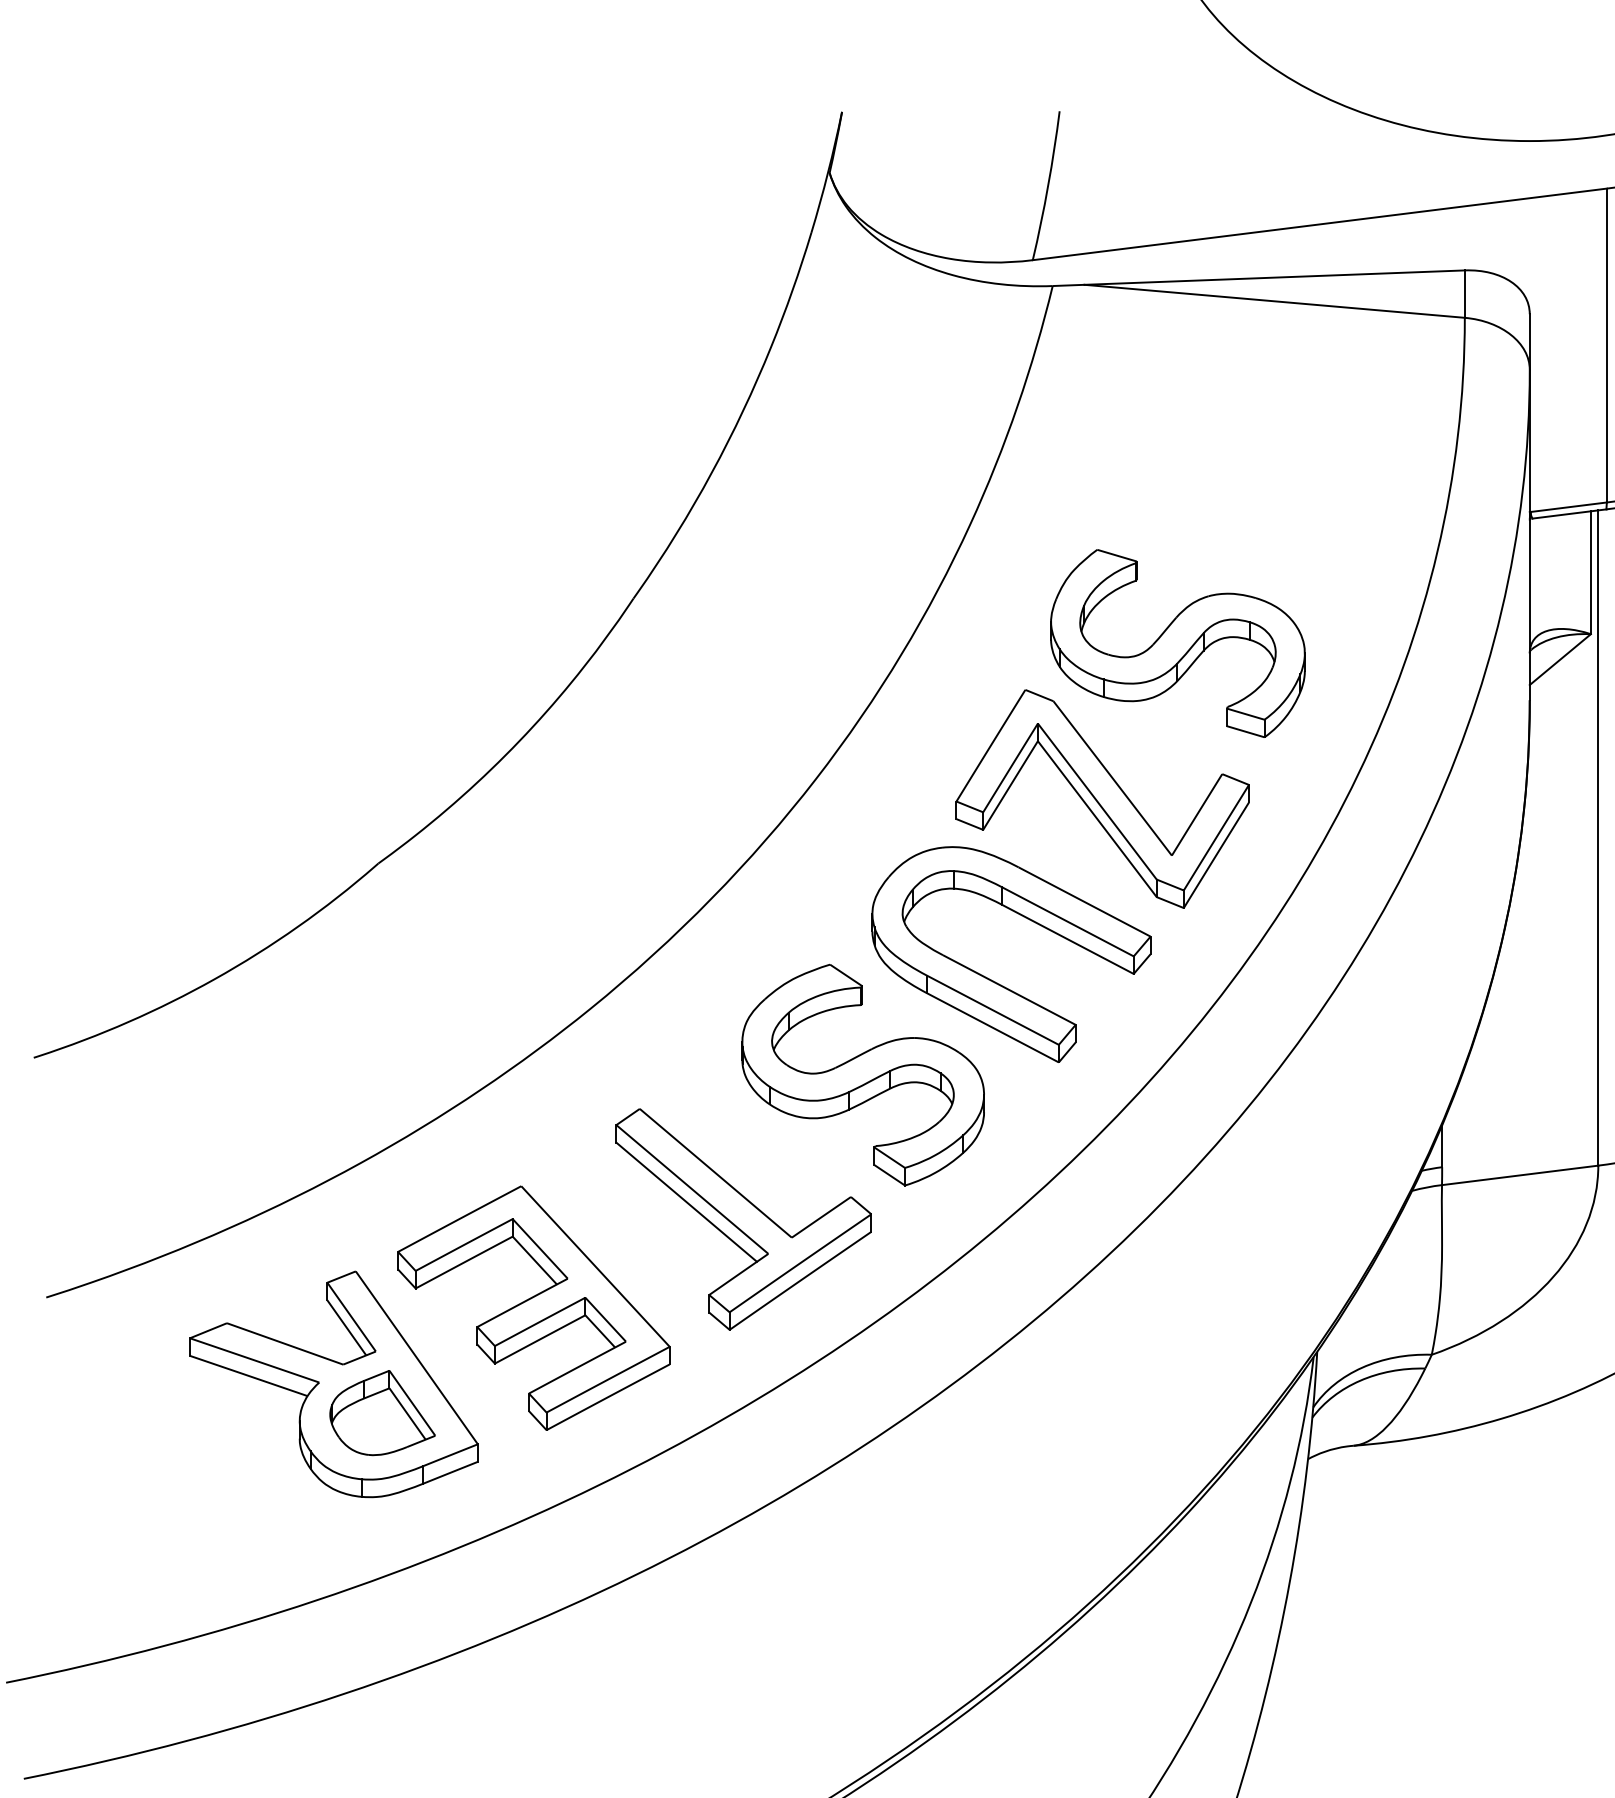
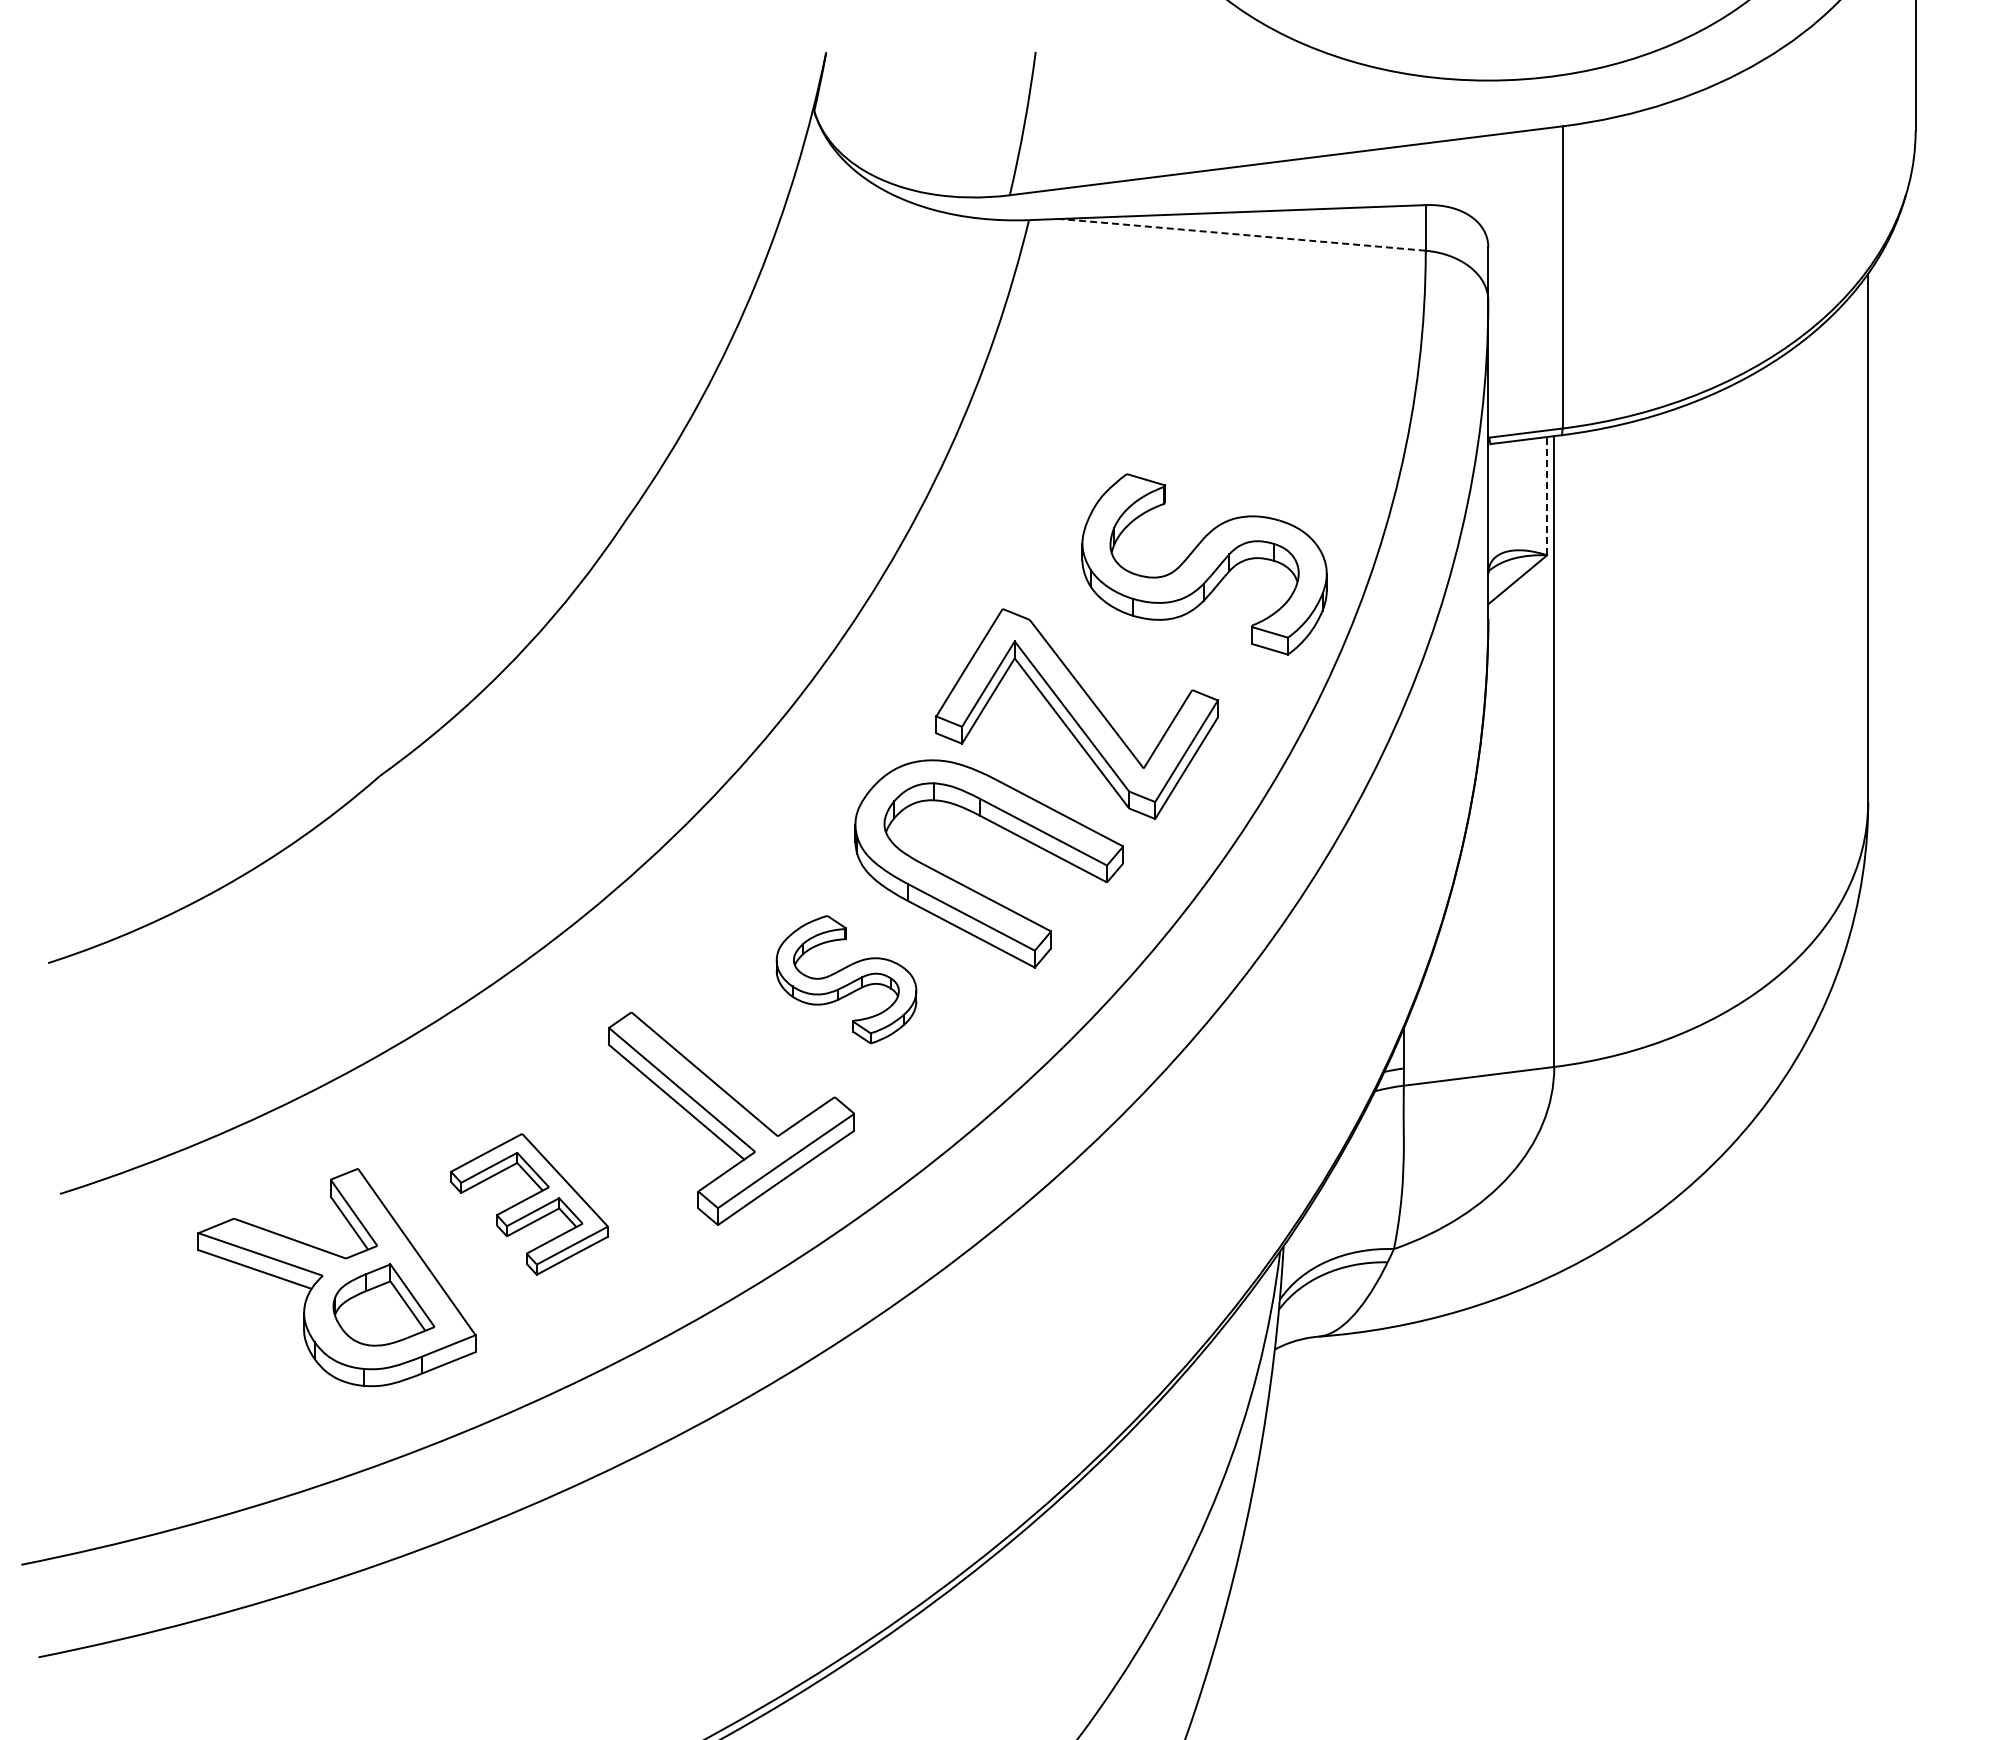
line: (1274, 300) -> (1242, 234), solid -> dashed
line: (1591, 572) -> (1547, 495), solid -> dashed
part: (1177, 643) -> (1204, 564), moved
part: (863, 1074) -> (846, 979), size x0.6
part: (533, 1308) -> (529, 1204), size x0.6

